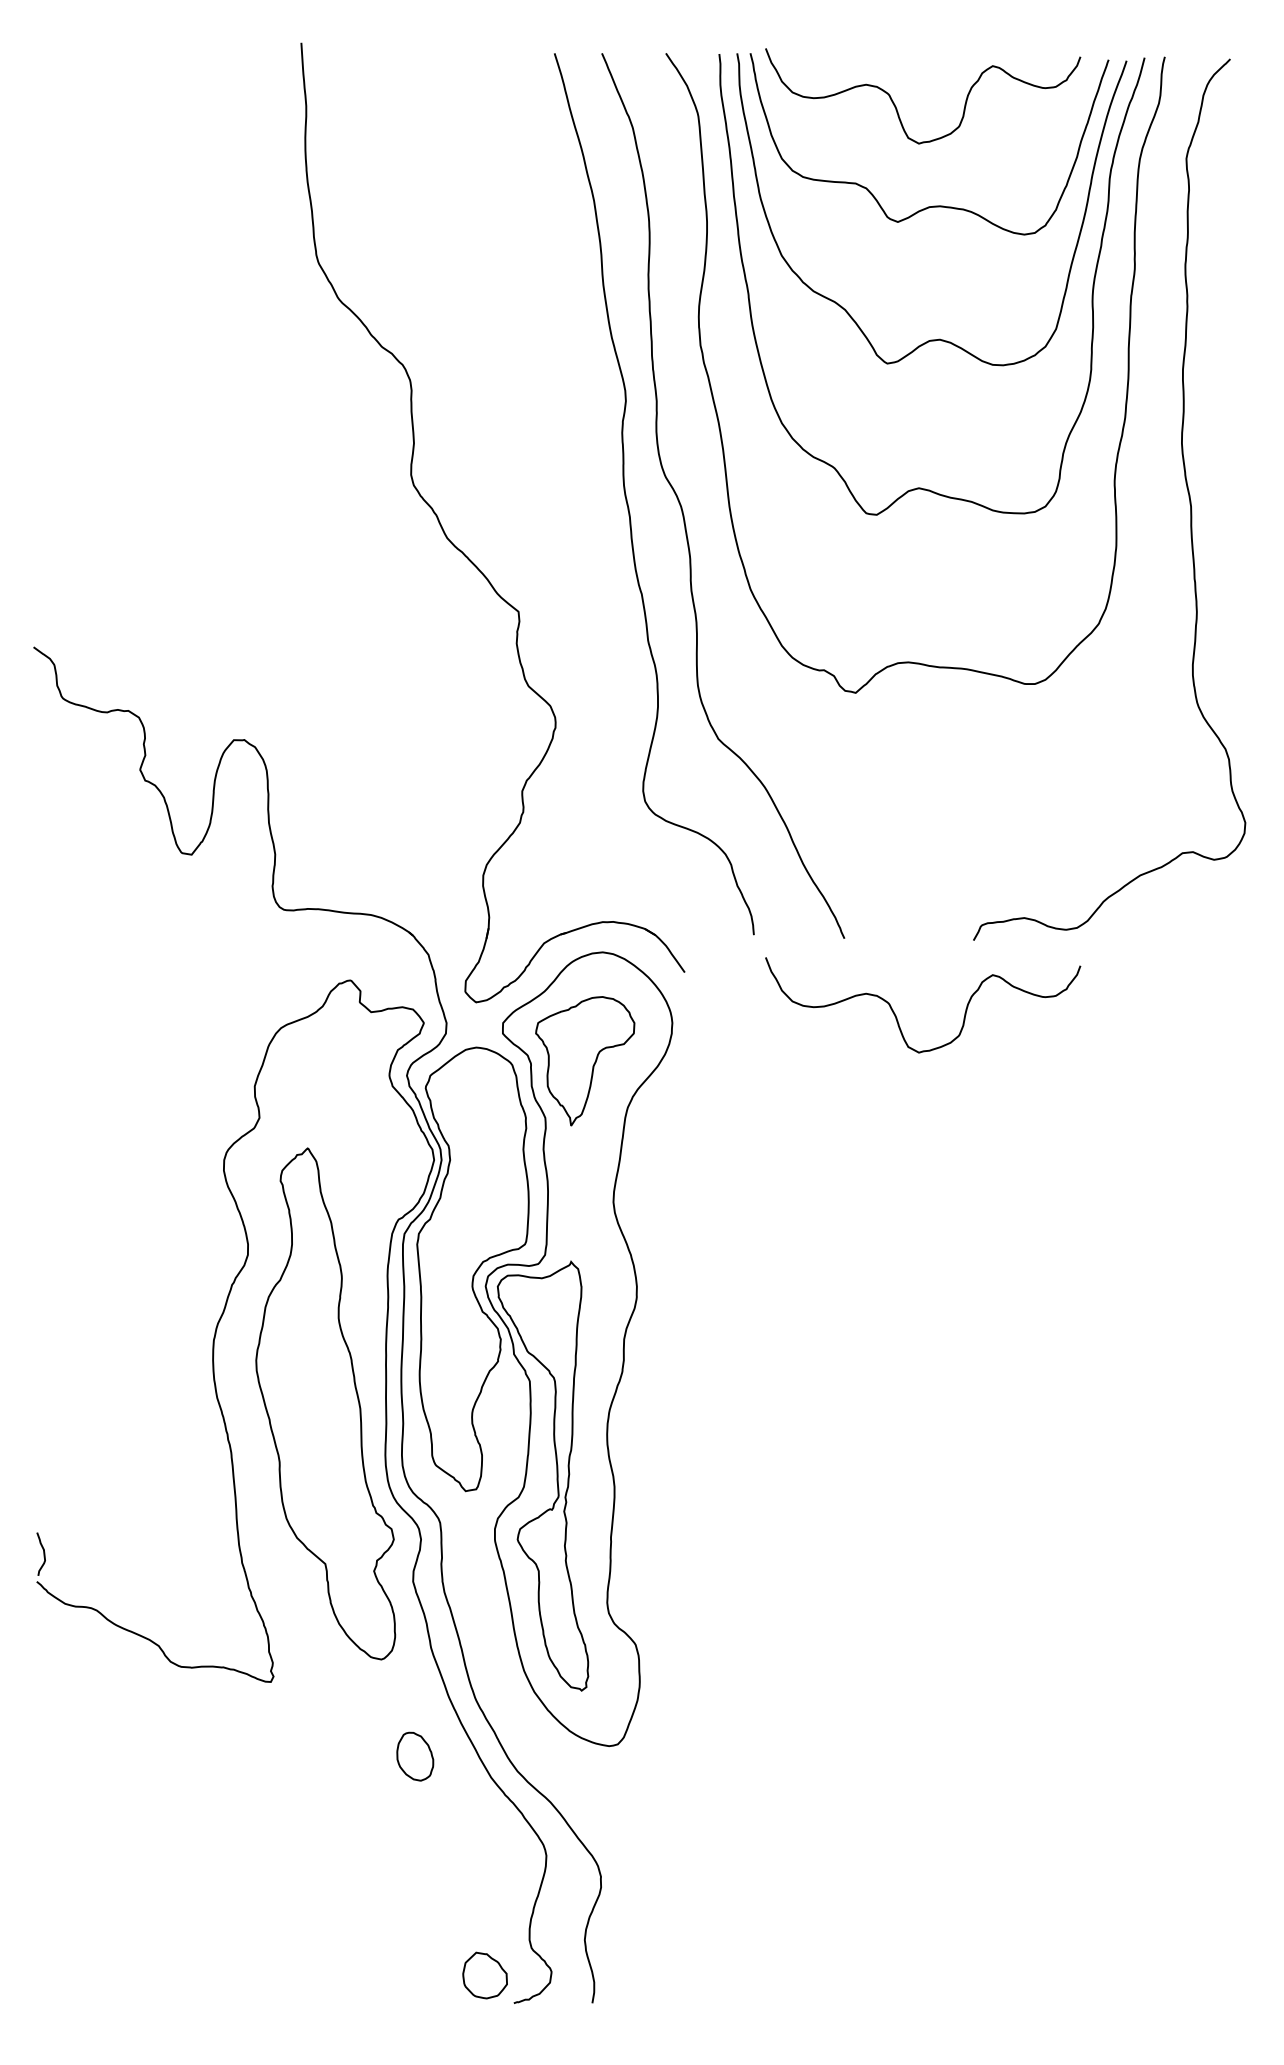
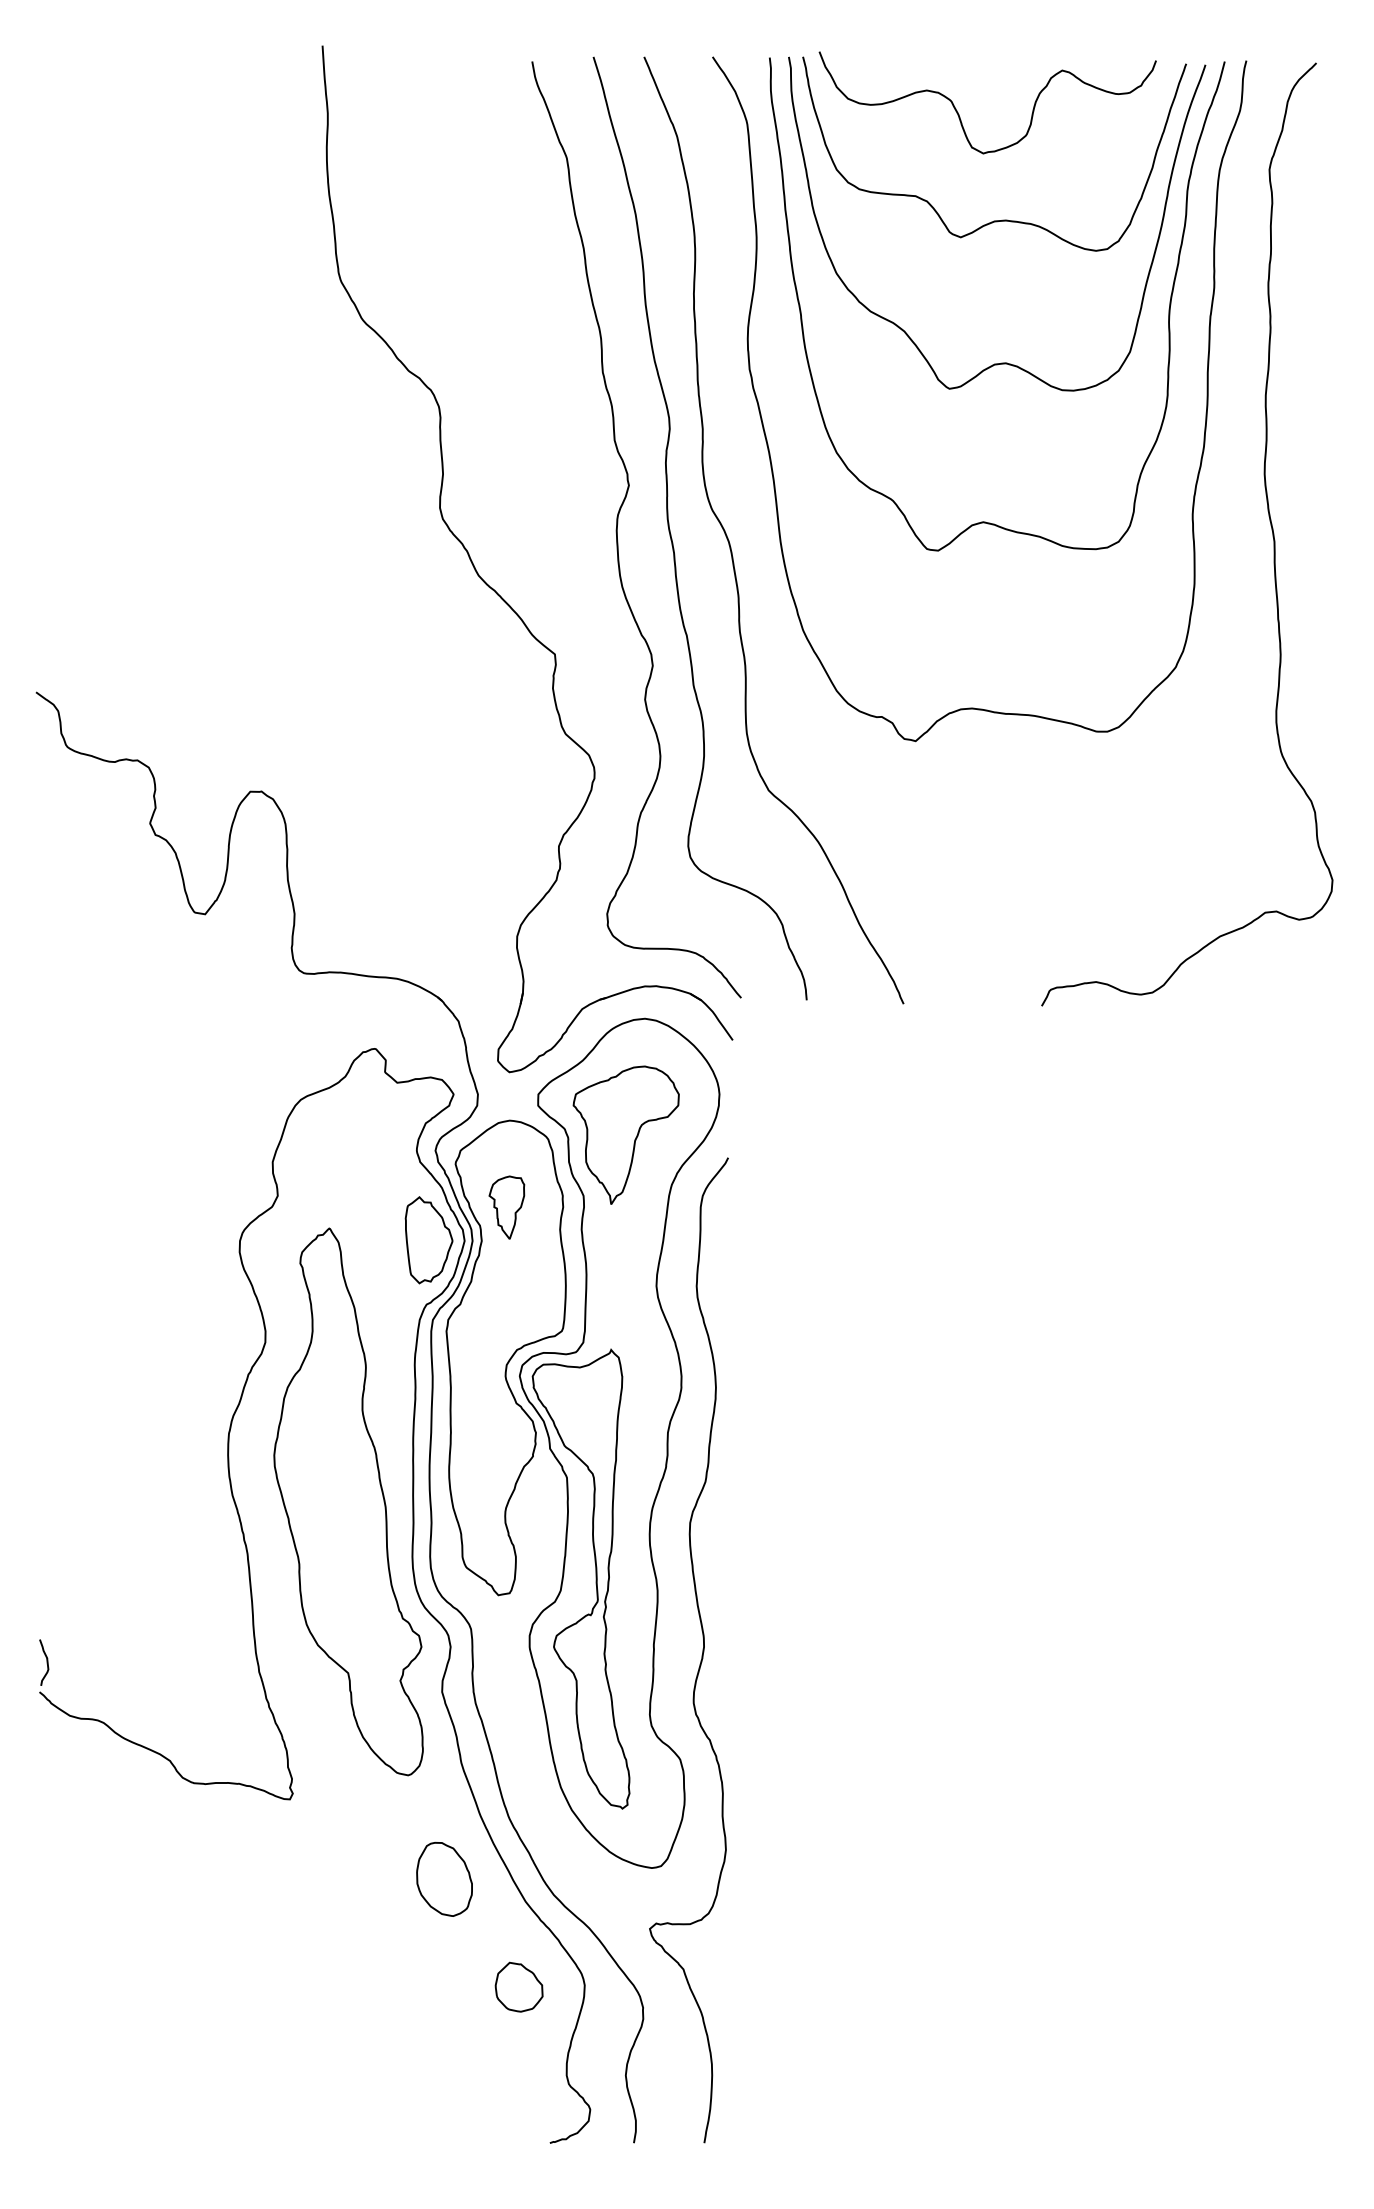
curve: (577, 495) -> (617, 529), added
curve: (897, 1017) -> (960, 1088), removed
part: (473, 1128) -> (506, 1207), added
part: (400, 1159) -> (428, 1240), added
curve: (656, 1542) -> (702, 1650), added
part: (414, 1756) -> (443, 1879), size x1.43
part: (484, 1975) -> (518, 1987), moved

